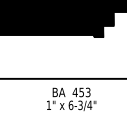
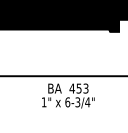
text: (71, 98) -> (68, 95), moved

